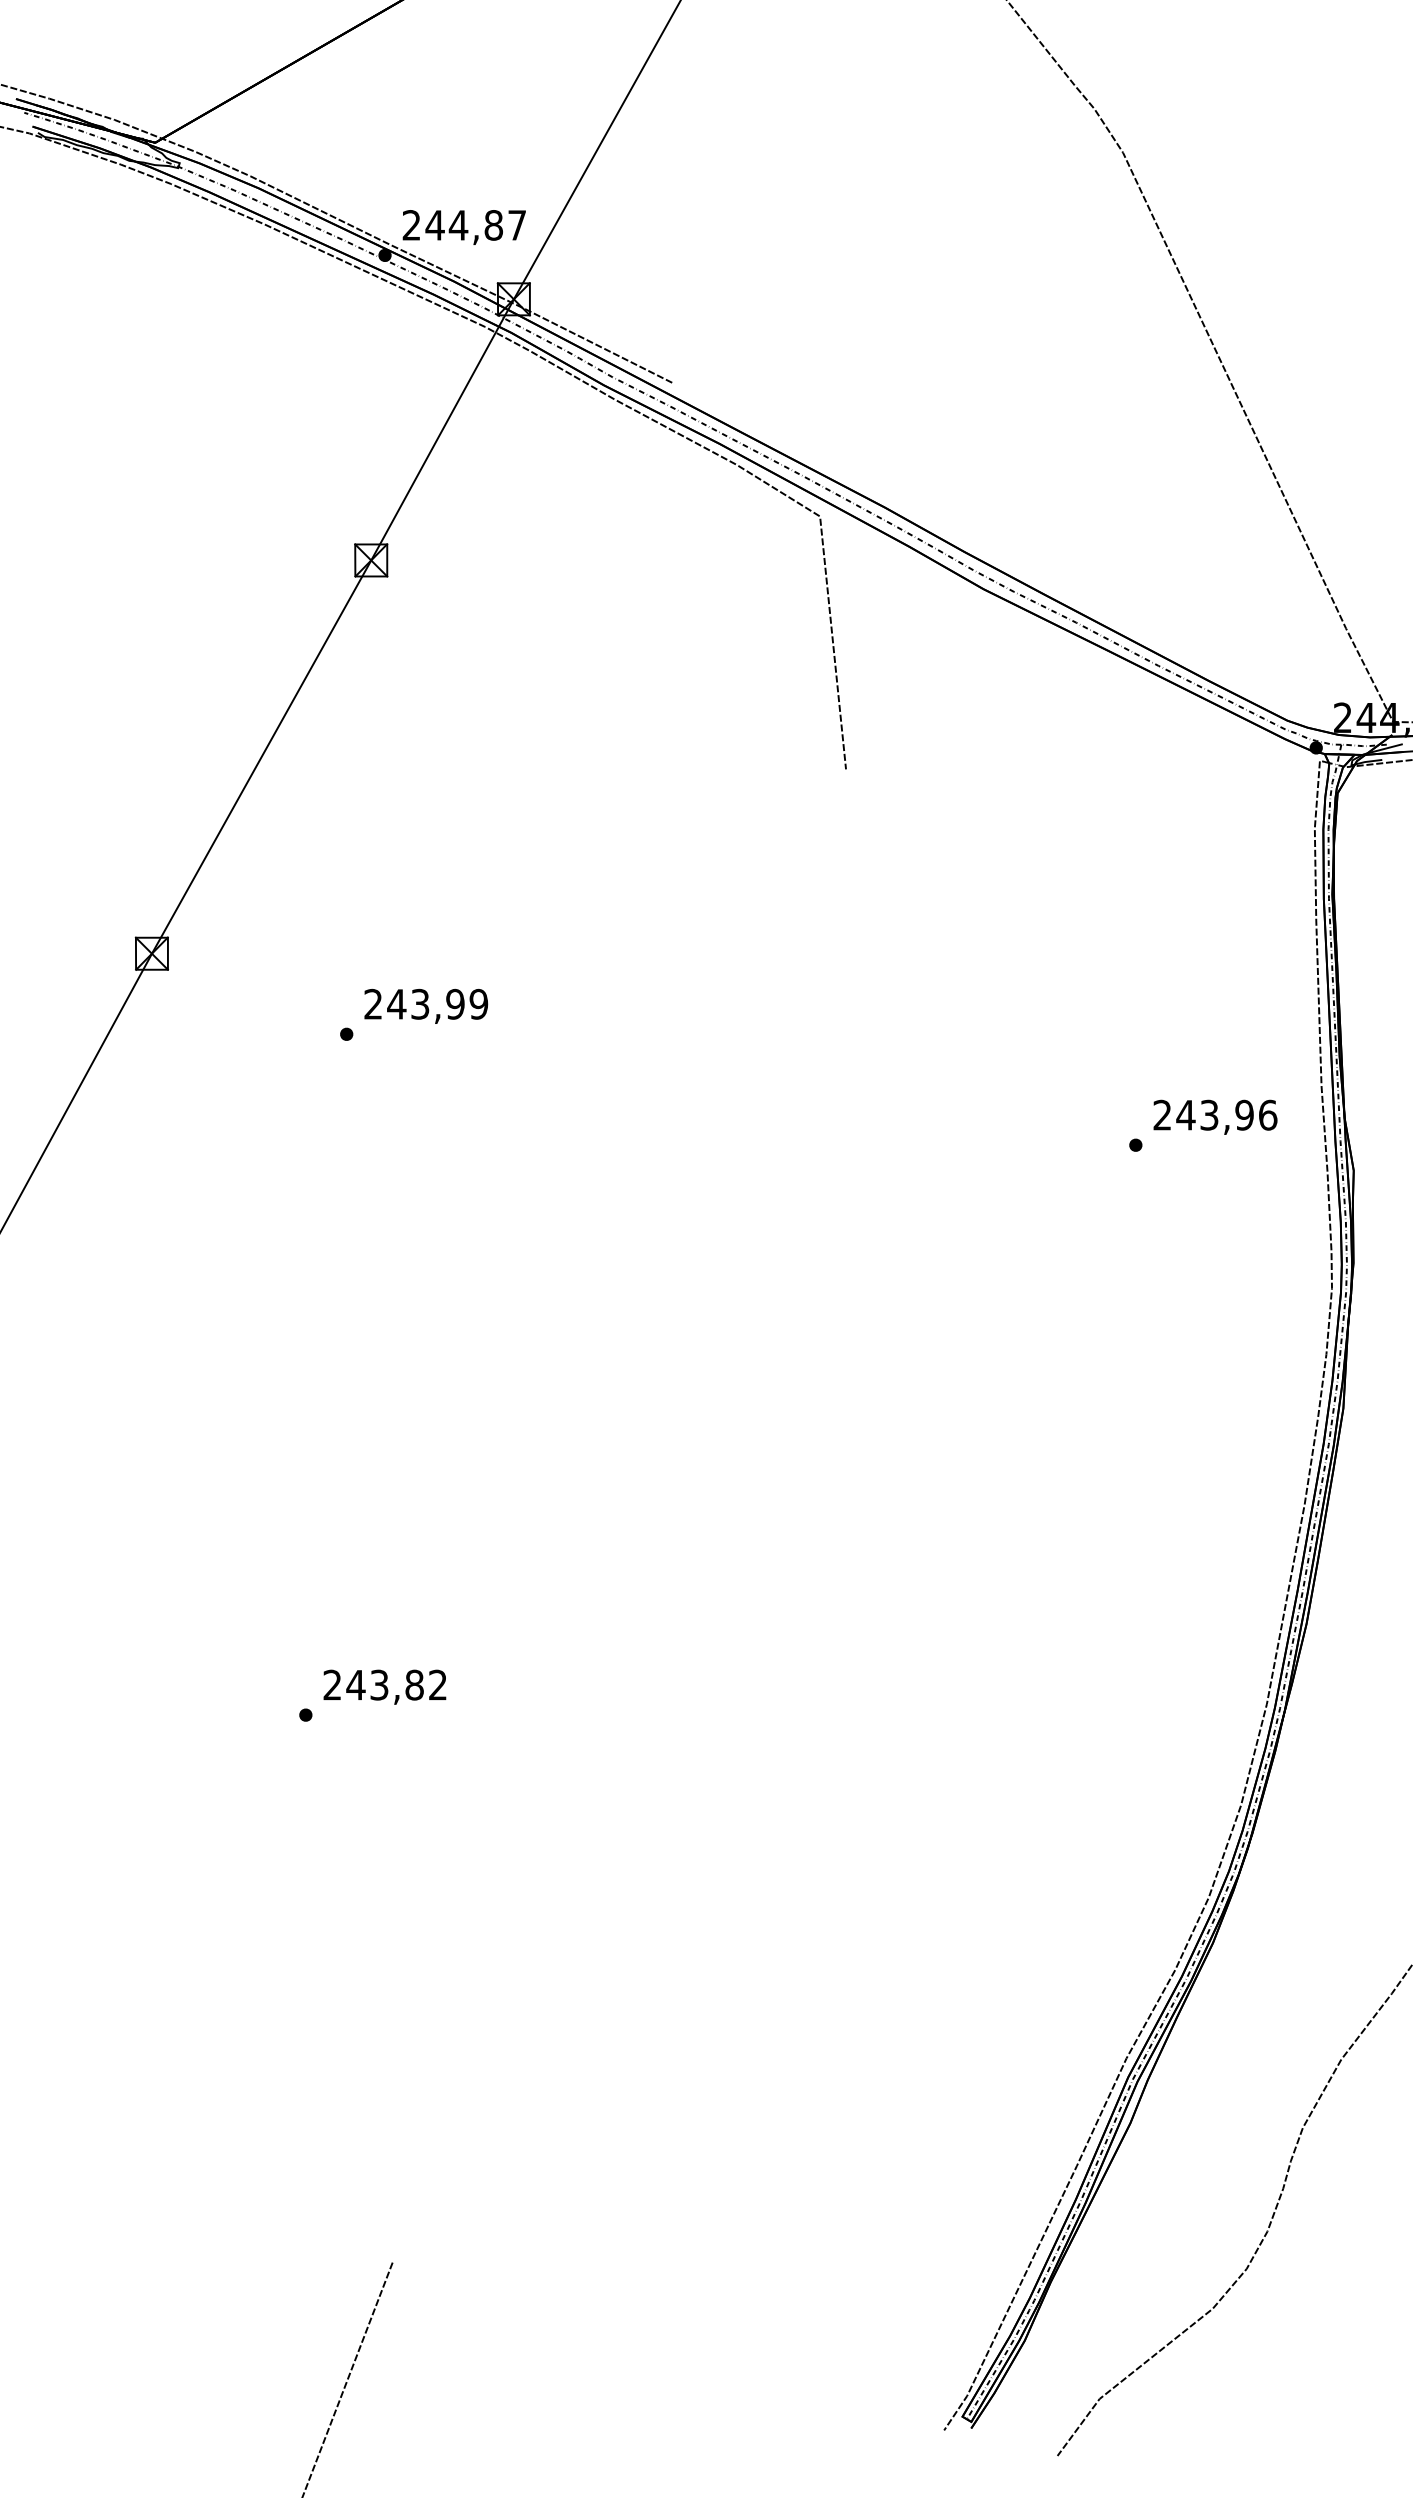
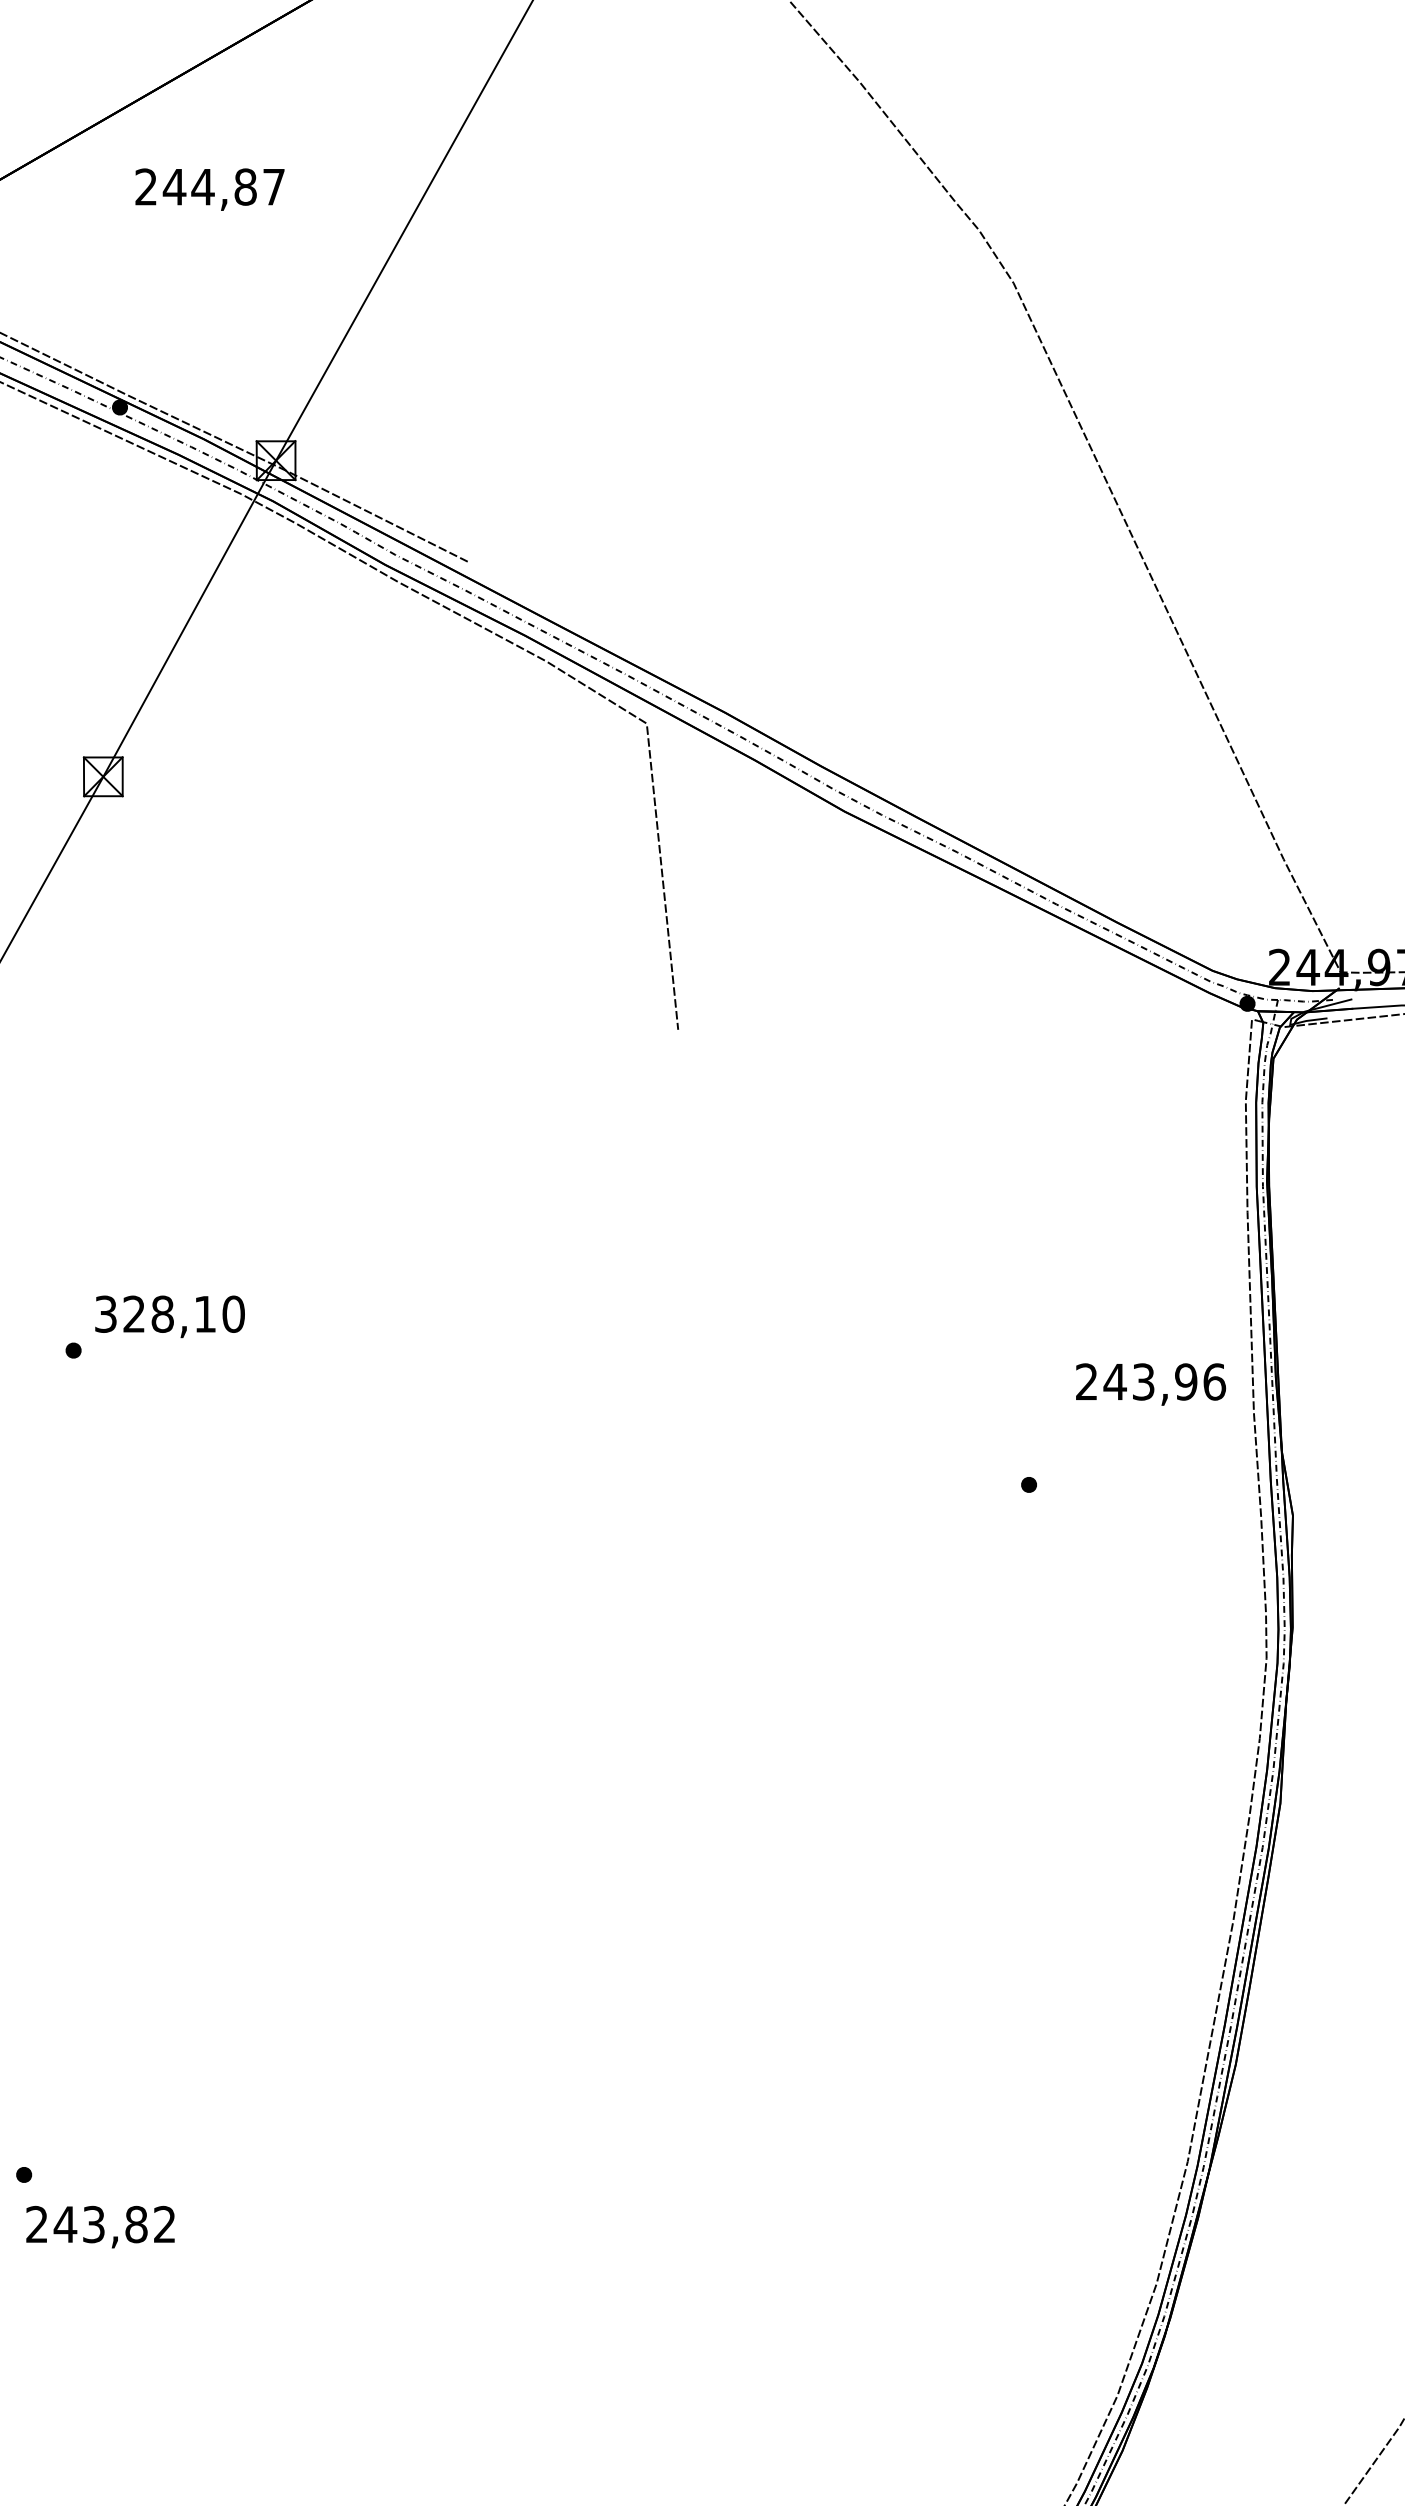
text: (463, 227) -> (208, 189), moved
text: (426, 1003) -> (170, 1313), 243,99 -> 328,10
text: (1215, 1116) -> (1150, 1383), moved
text: (384, 1686) -> (100, 2226), moved

